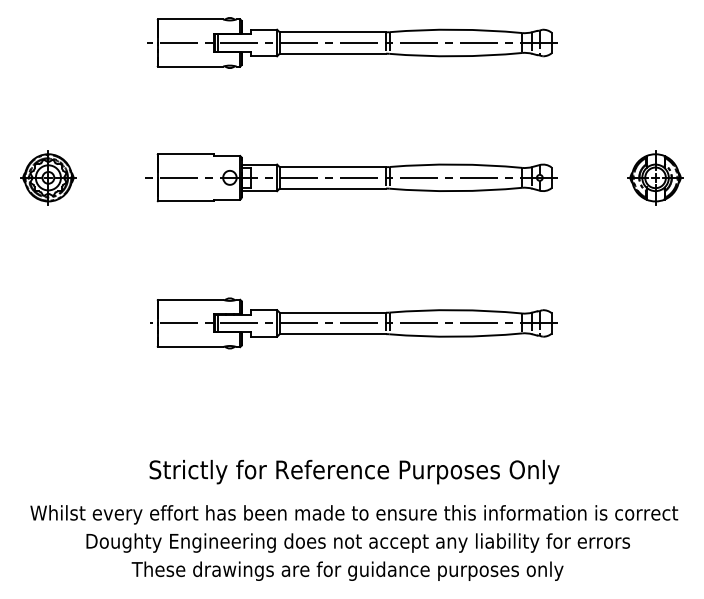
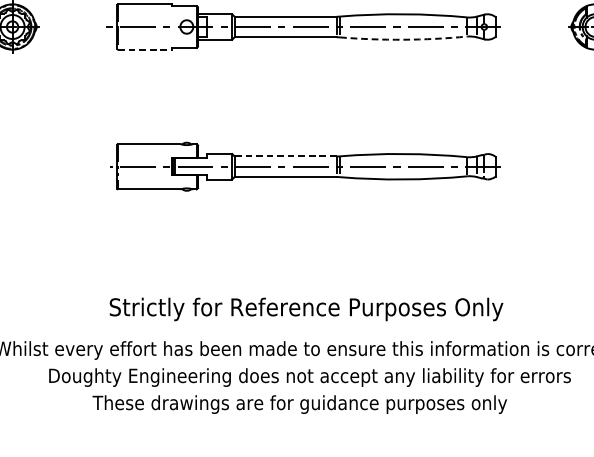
arc: (455, 191) -> (403, 40), solid -> dashed
line: (186, 201) -> (145, 49), solid -> dashed
line: (332, 312) -> (285, 156), solid -> dashed

